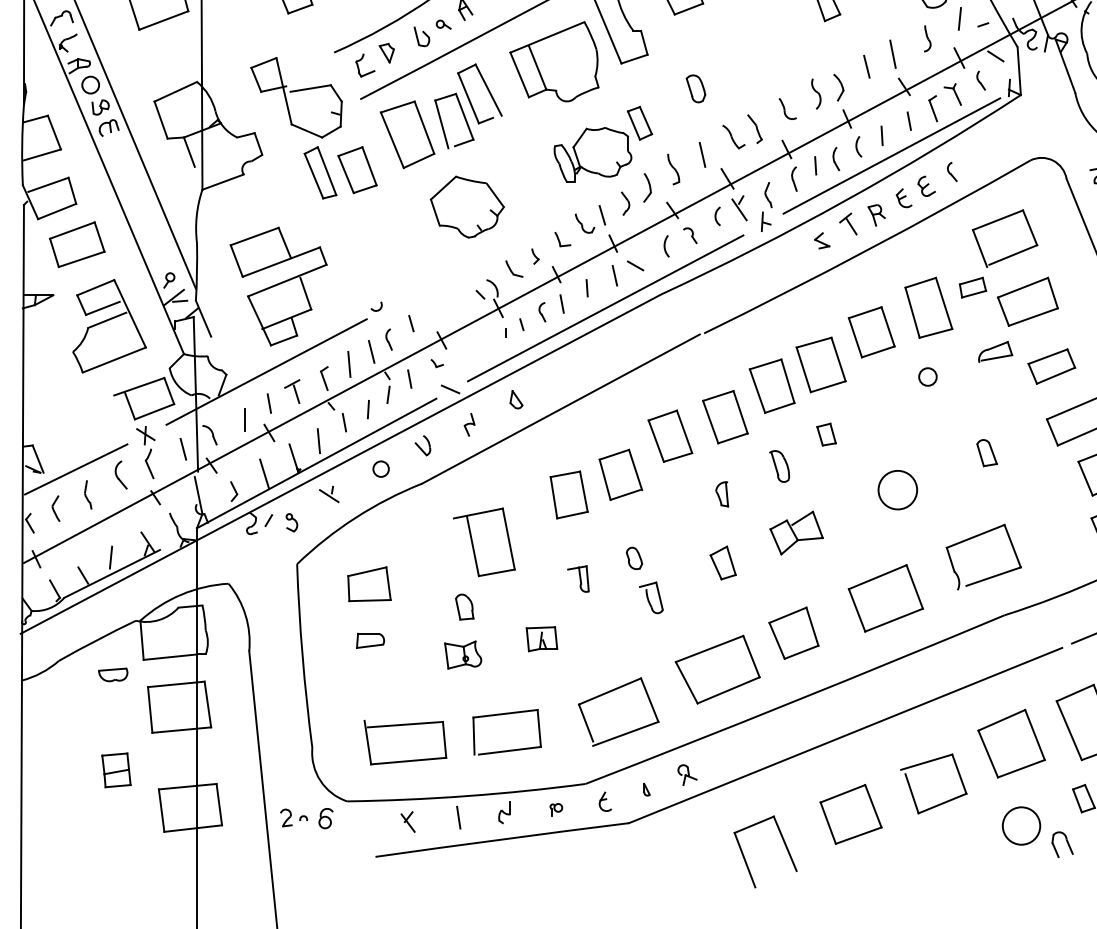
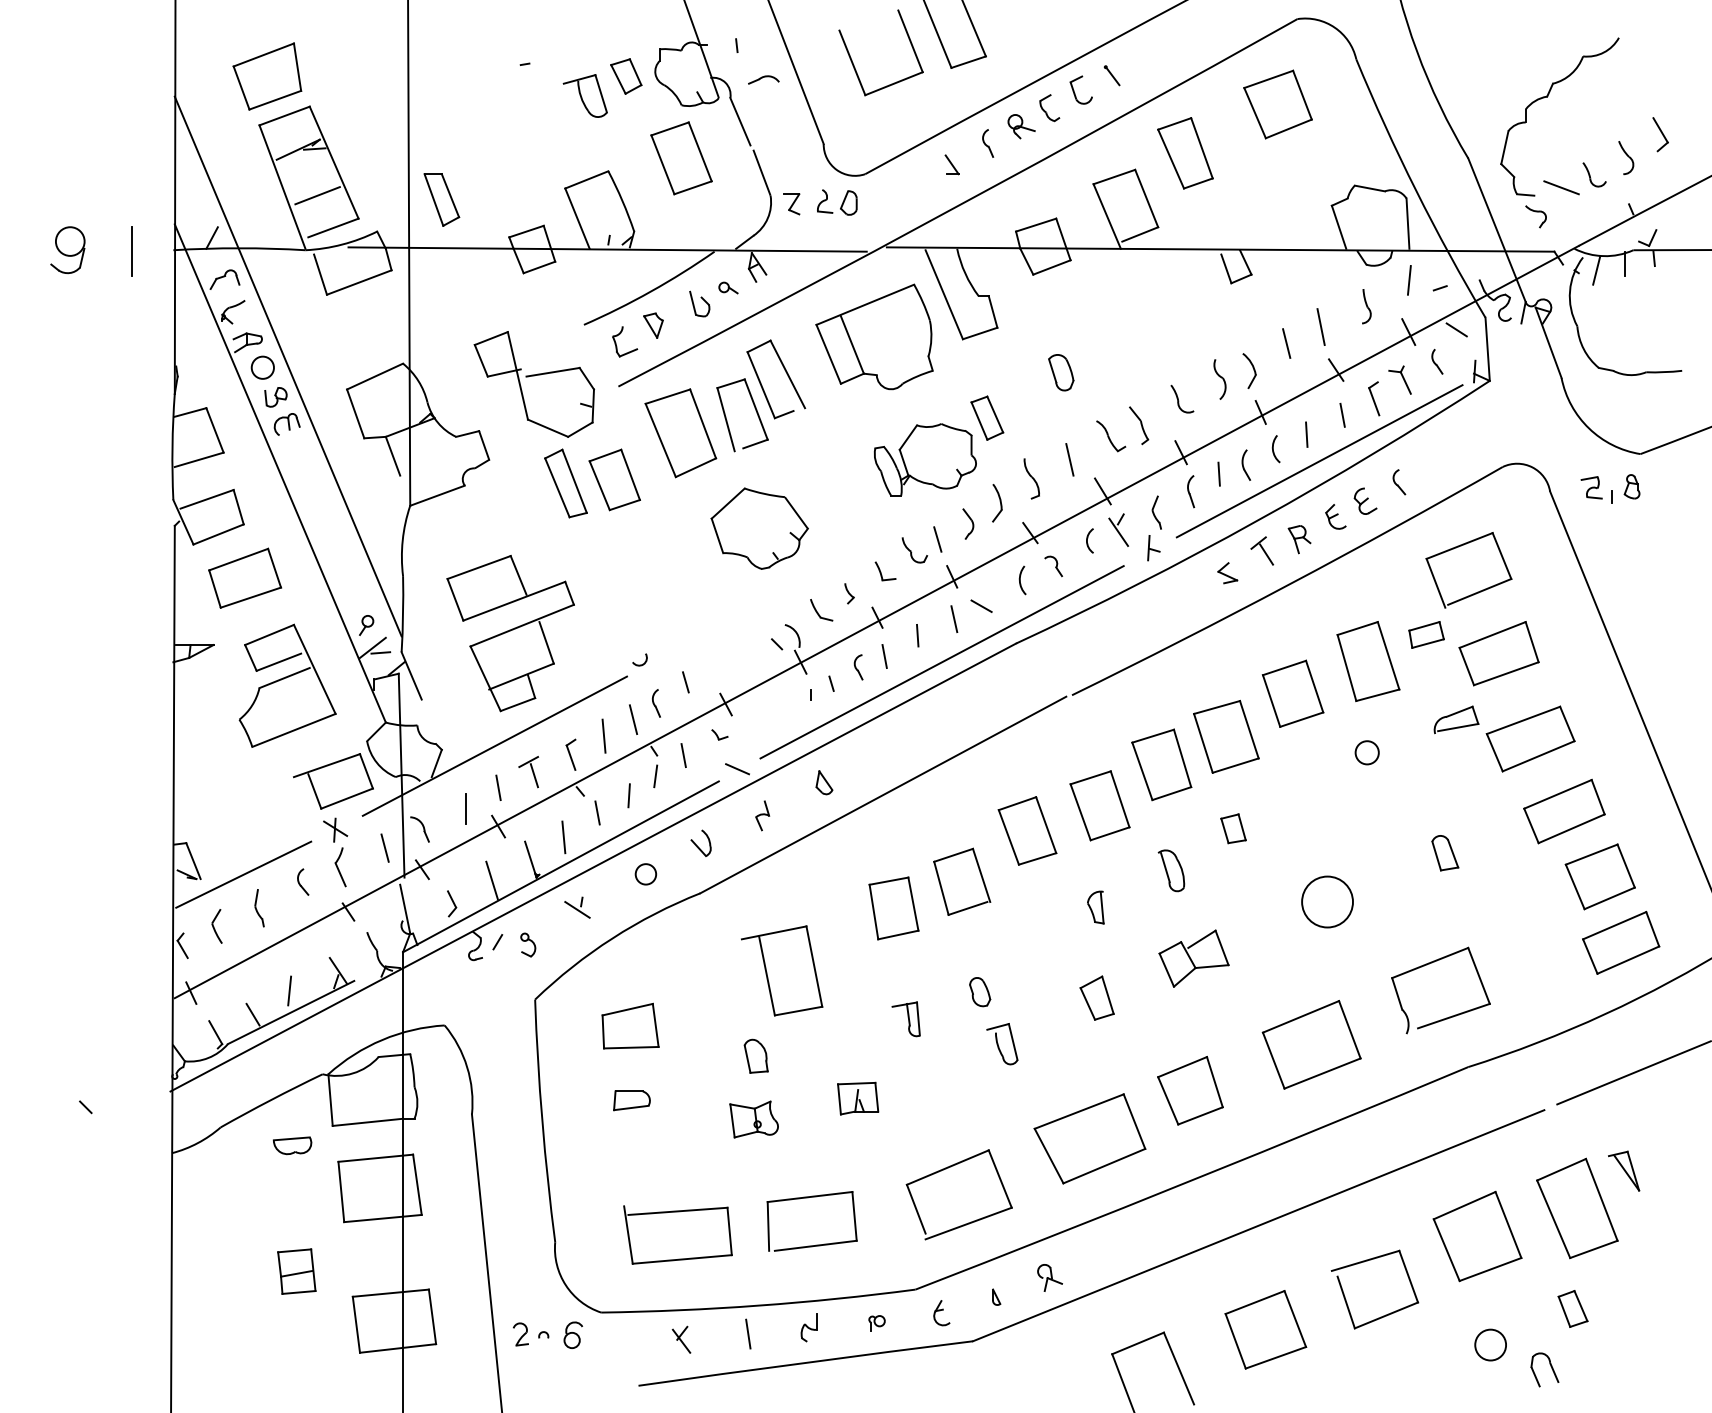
part: (1051, 366) -> (1530, 738), size x1.43
part: (121, 474) -> (303, 881), size x0.71
circle: (1021, 825) -> (1490, 1344), size x0.62

